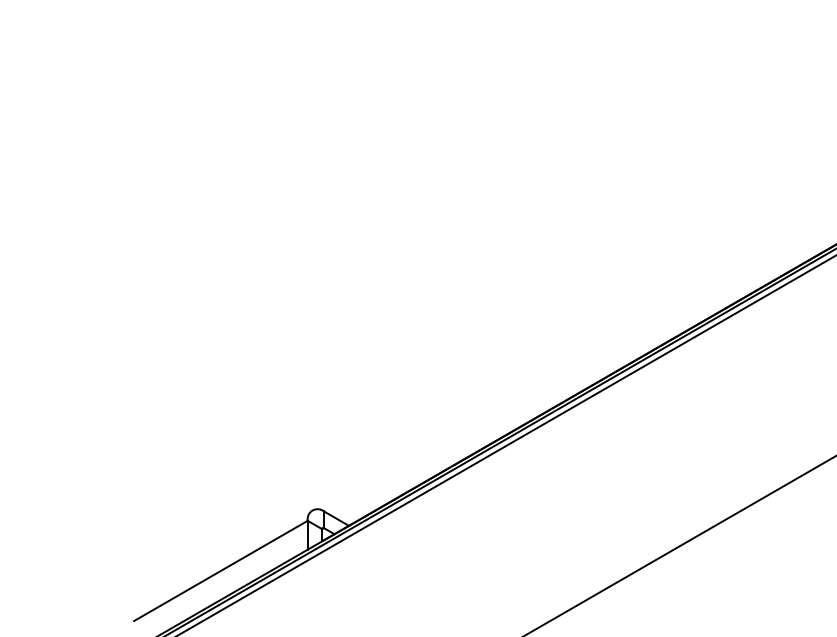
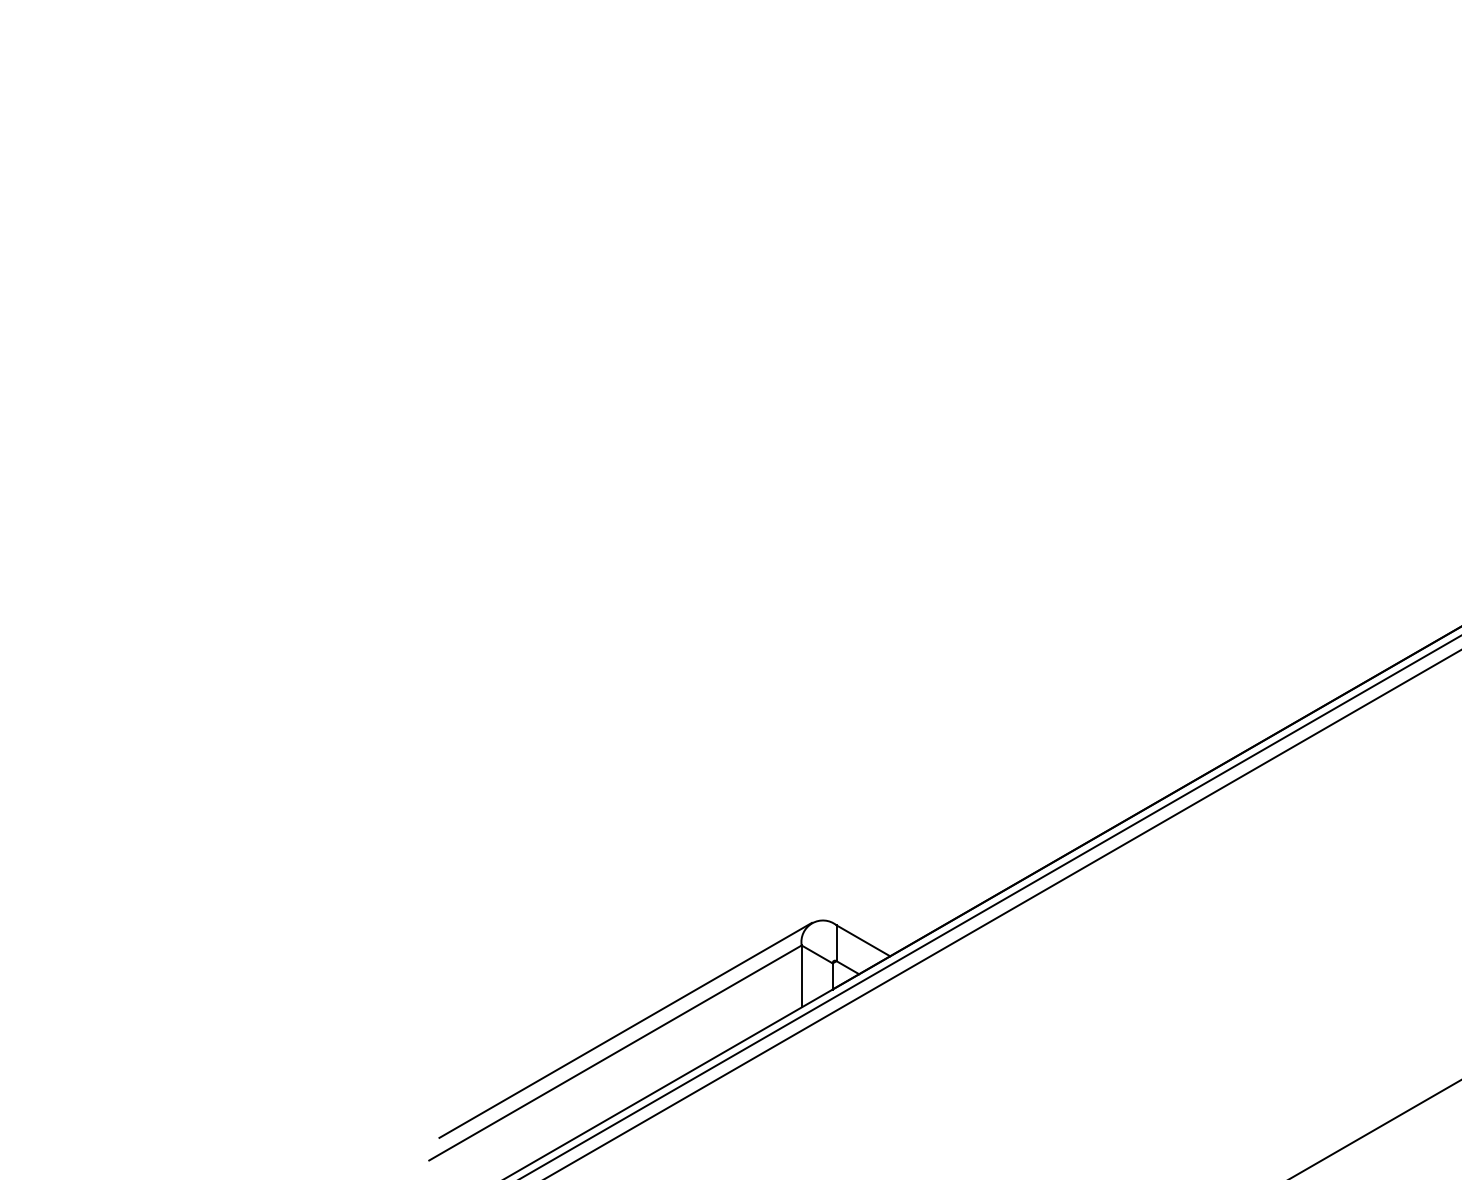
line: (225, 560) -> (625, 1030), added

